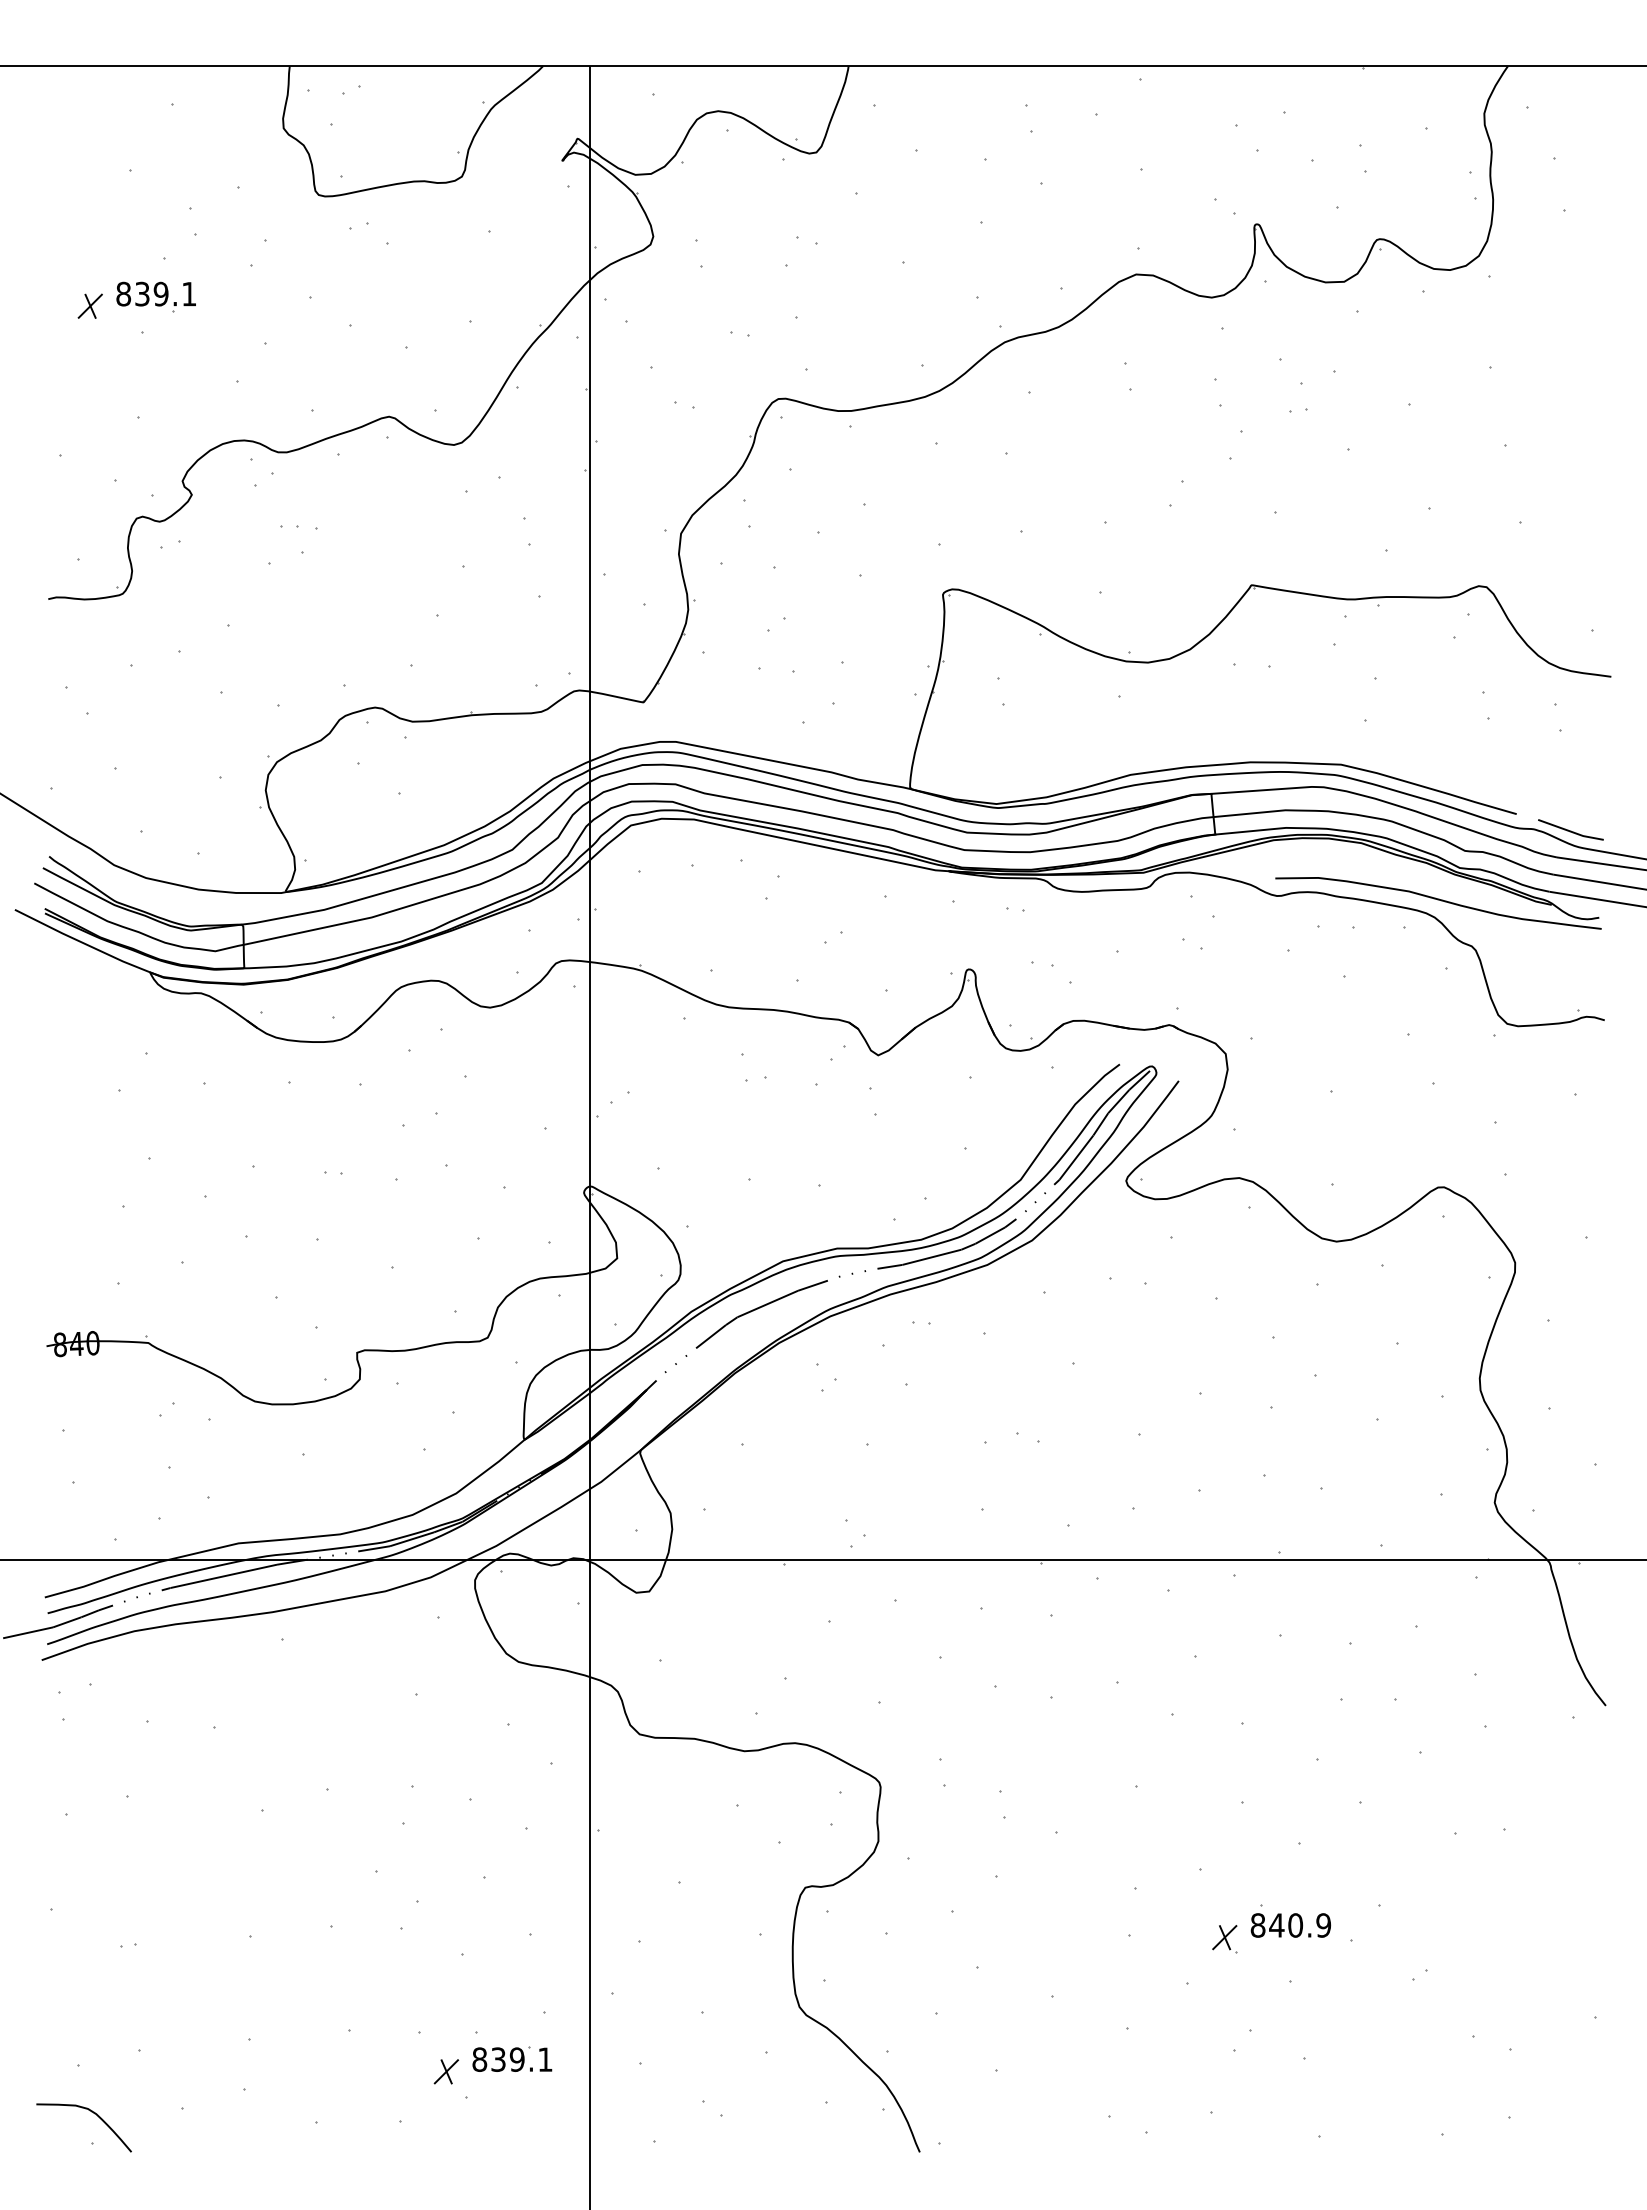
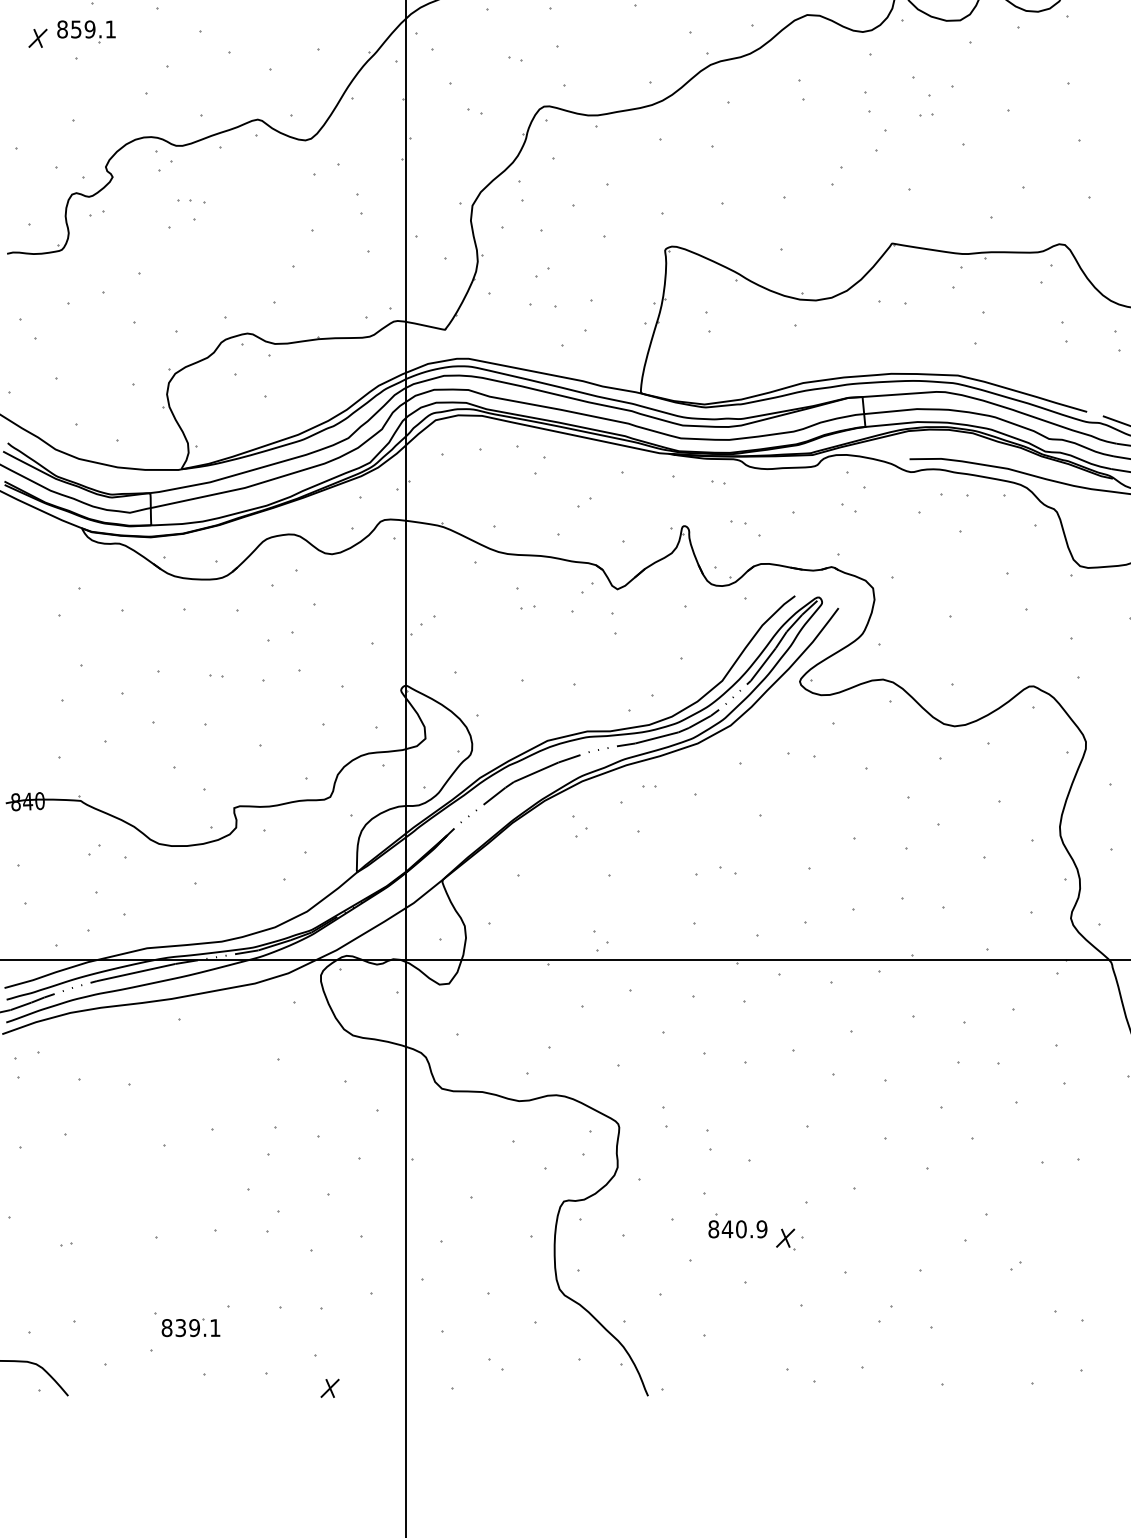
text: (142, 293) -> (76, 29), 839.1 -> 859.1
part: (1290, 1920) -> (737, 1225), moved
part: (1224, 1939) -> (785, 1239), moved
part: (512, 2058) -> (191, 1327), moved
part: (446, 2071) -> (330, 1388), moved

